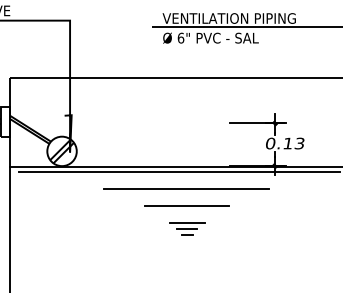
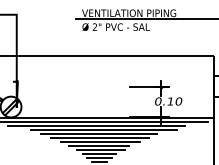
text: (180, 37) -> (94, 26), 6" -> 2"
text: (299, 143) -> (178, 101), 0.13 -> 0.10
line: (183, 177) -> (96, 125), added
line: (193, 183) -> (103, 129), added
line: (187, 194) -> (99, 137), added
line: (188, 200) -> (100, 141), added
line: (188, 211) -> (100, 149), added
line: (186, 217) -> (98, 153), added

